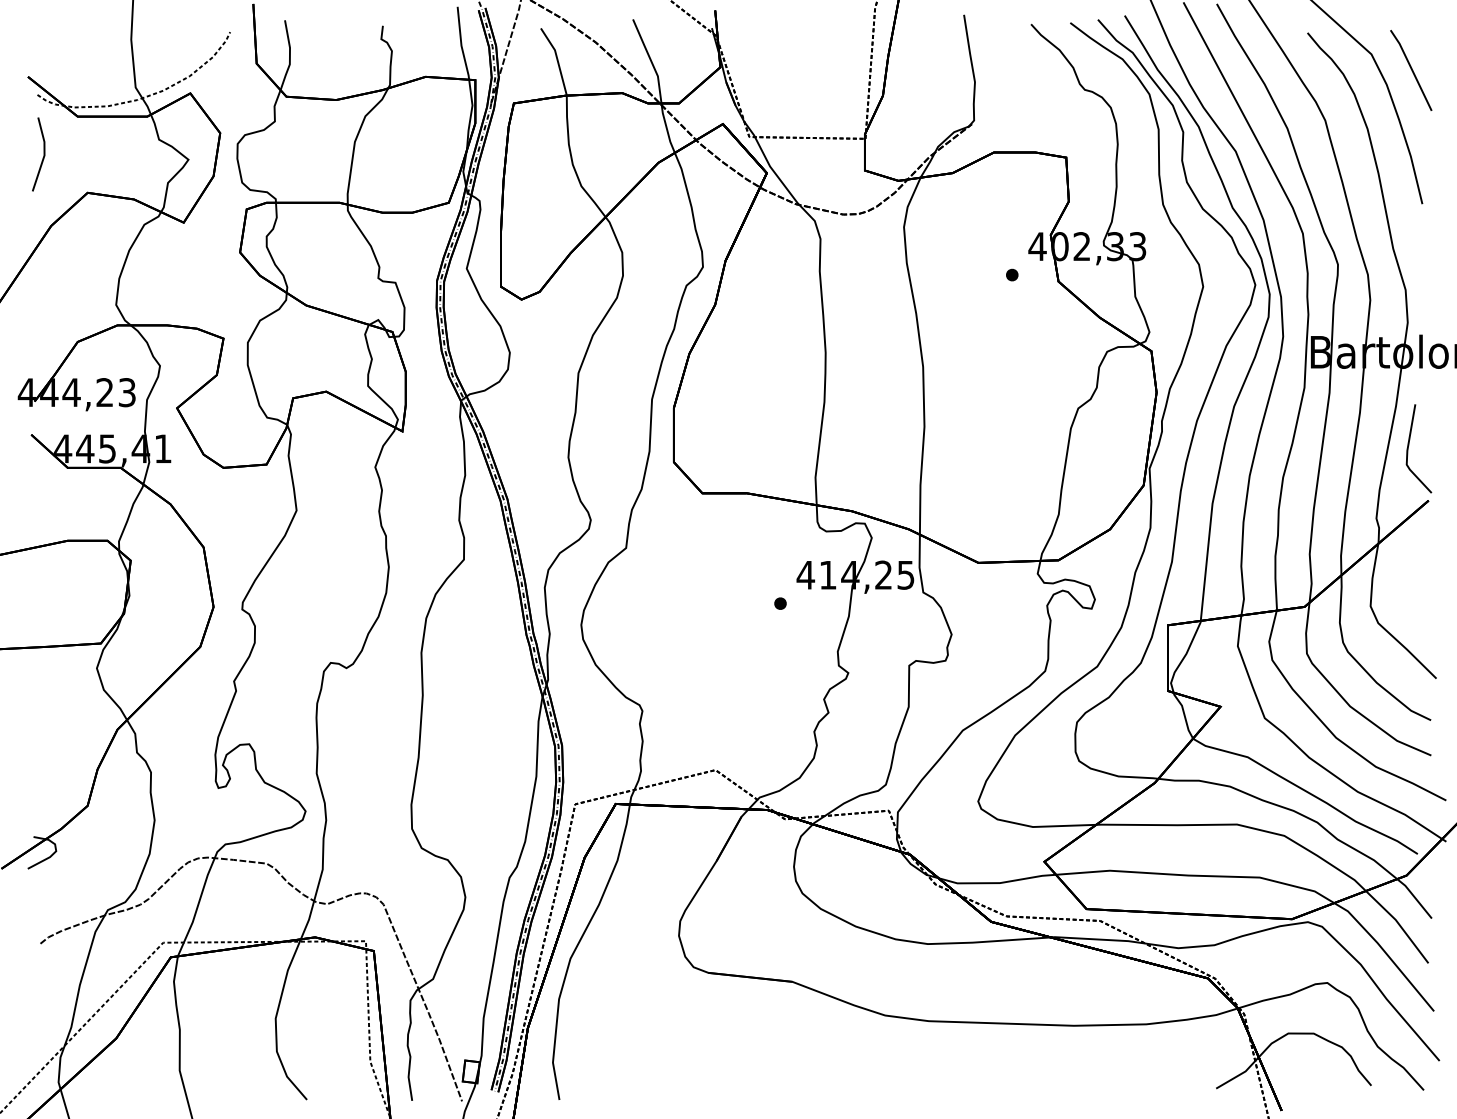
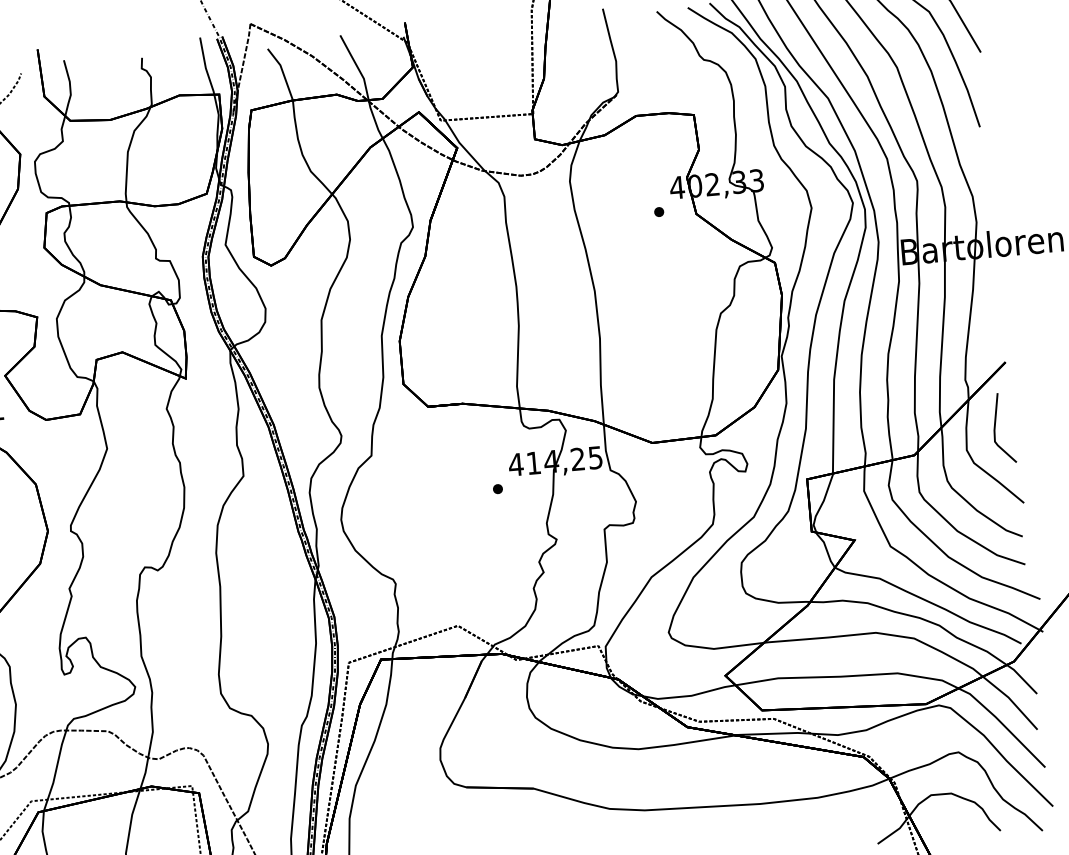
line: (1409, 445) -> (995, 426), moved

